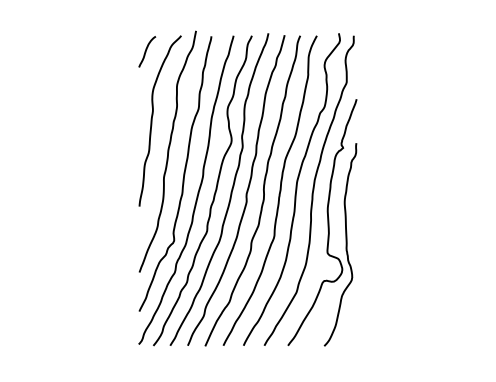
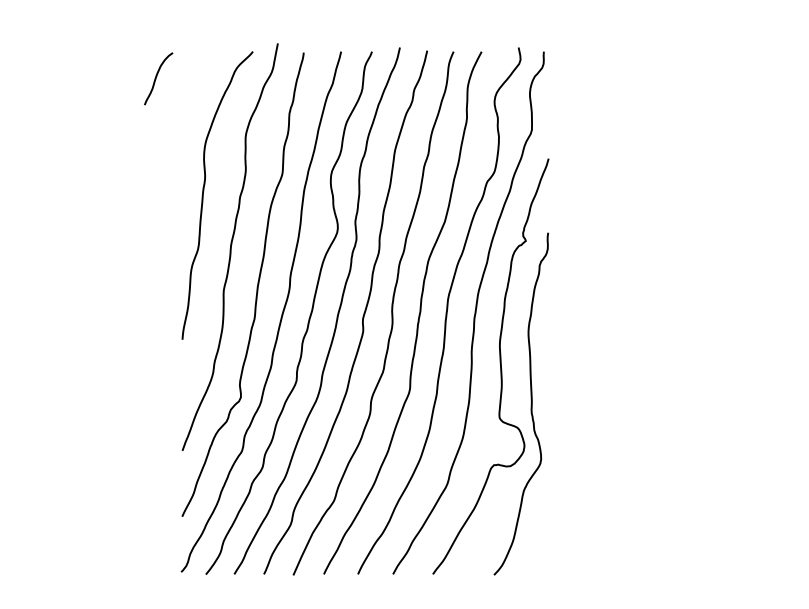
curve: (146, 51) -> (157, 78), moved

